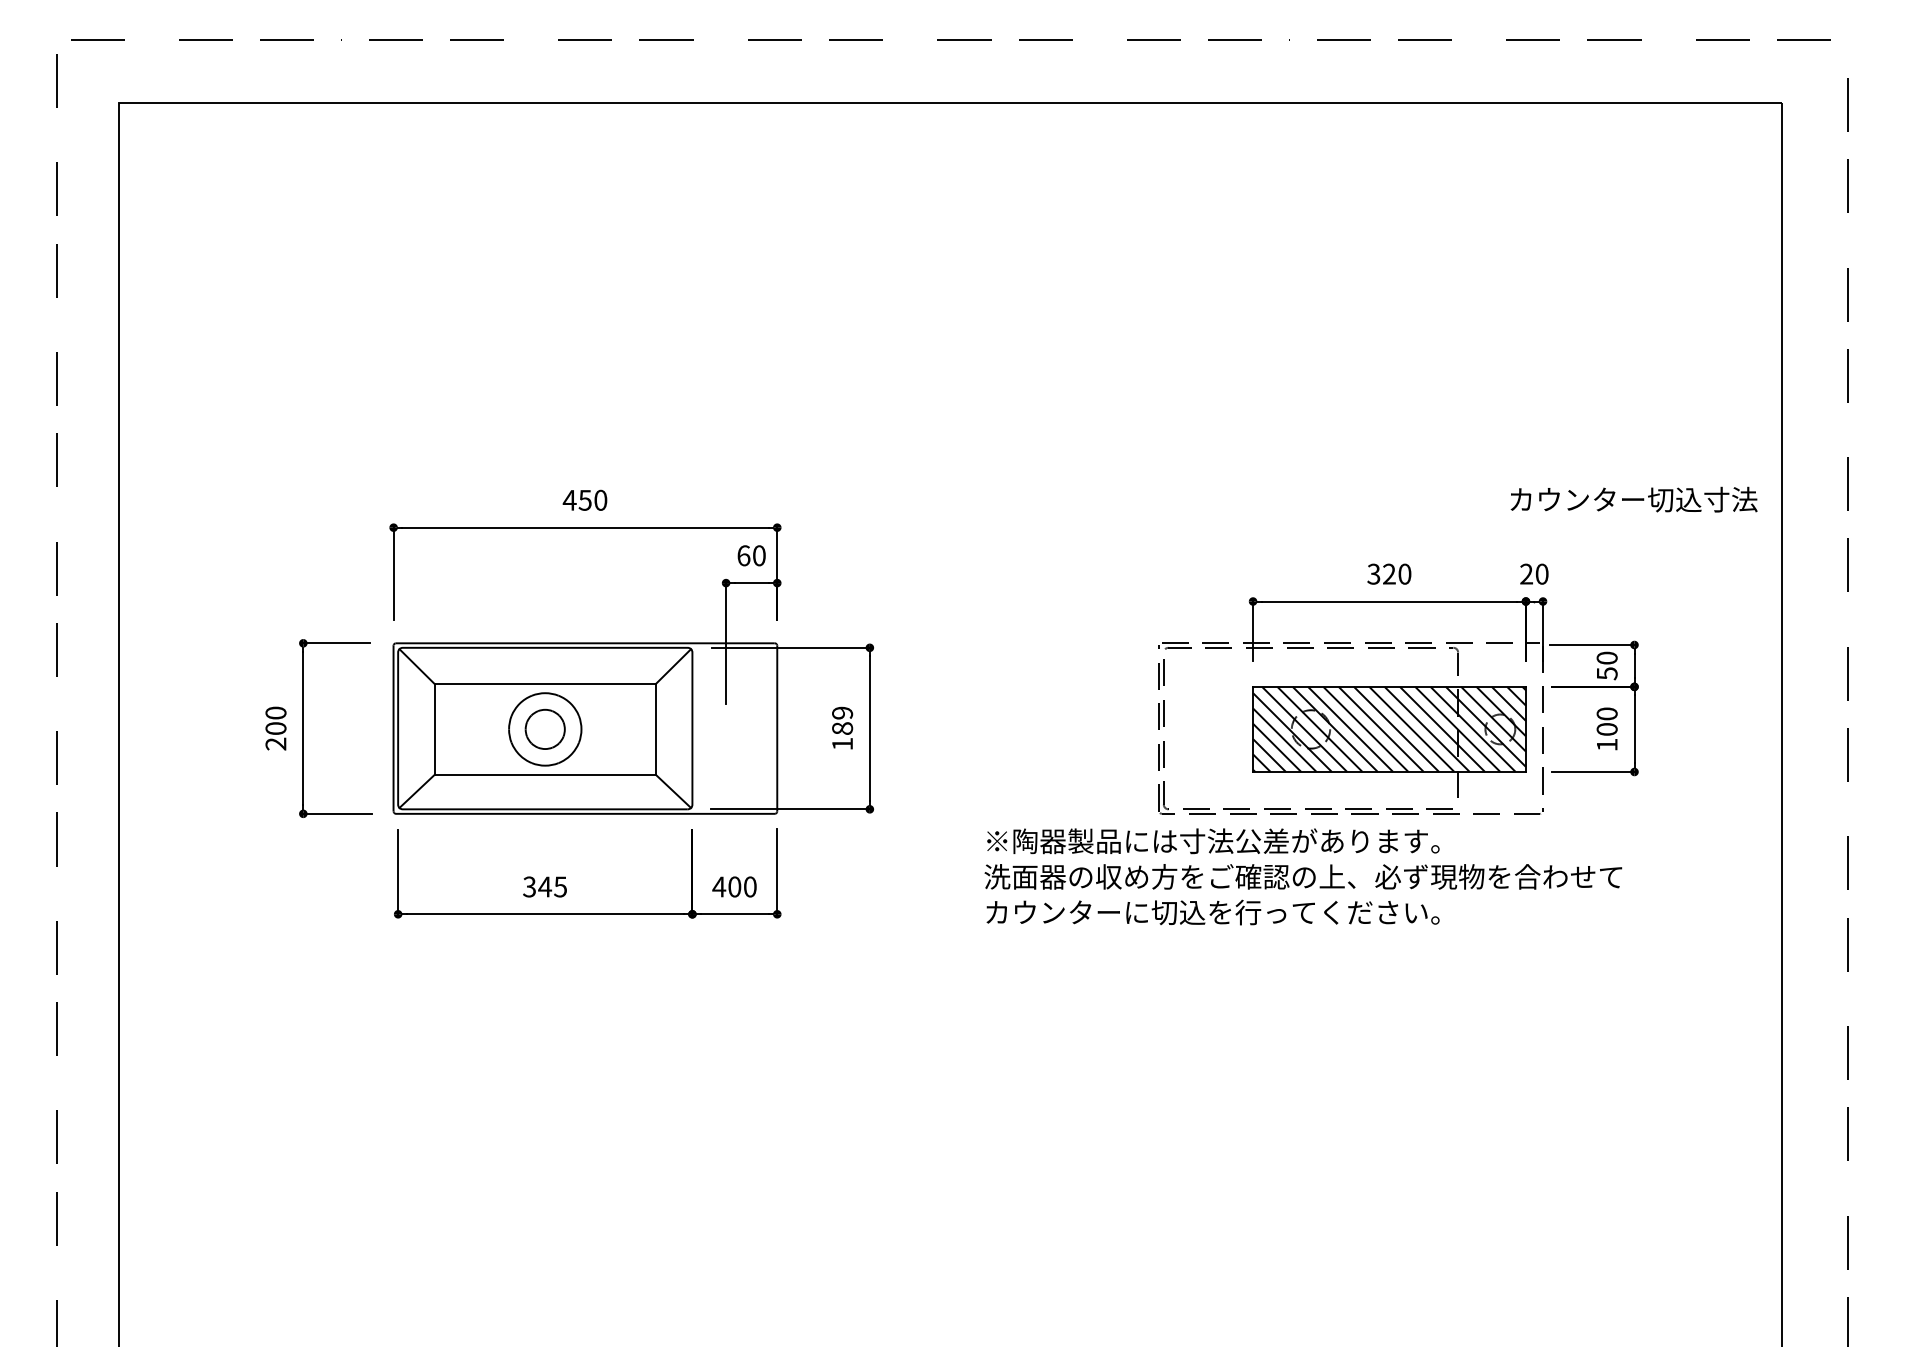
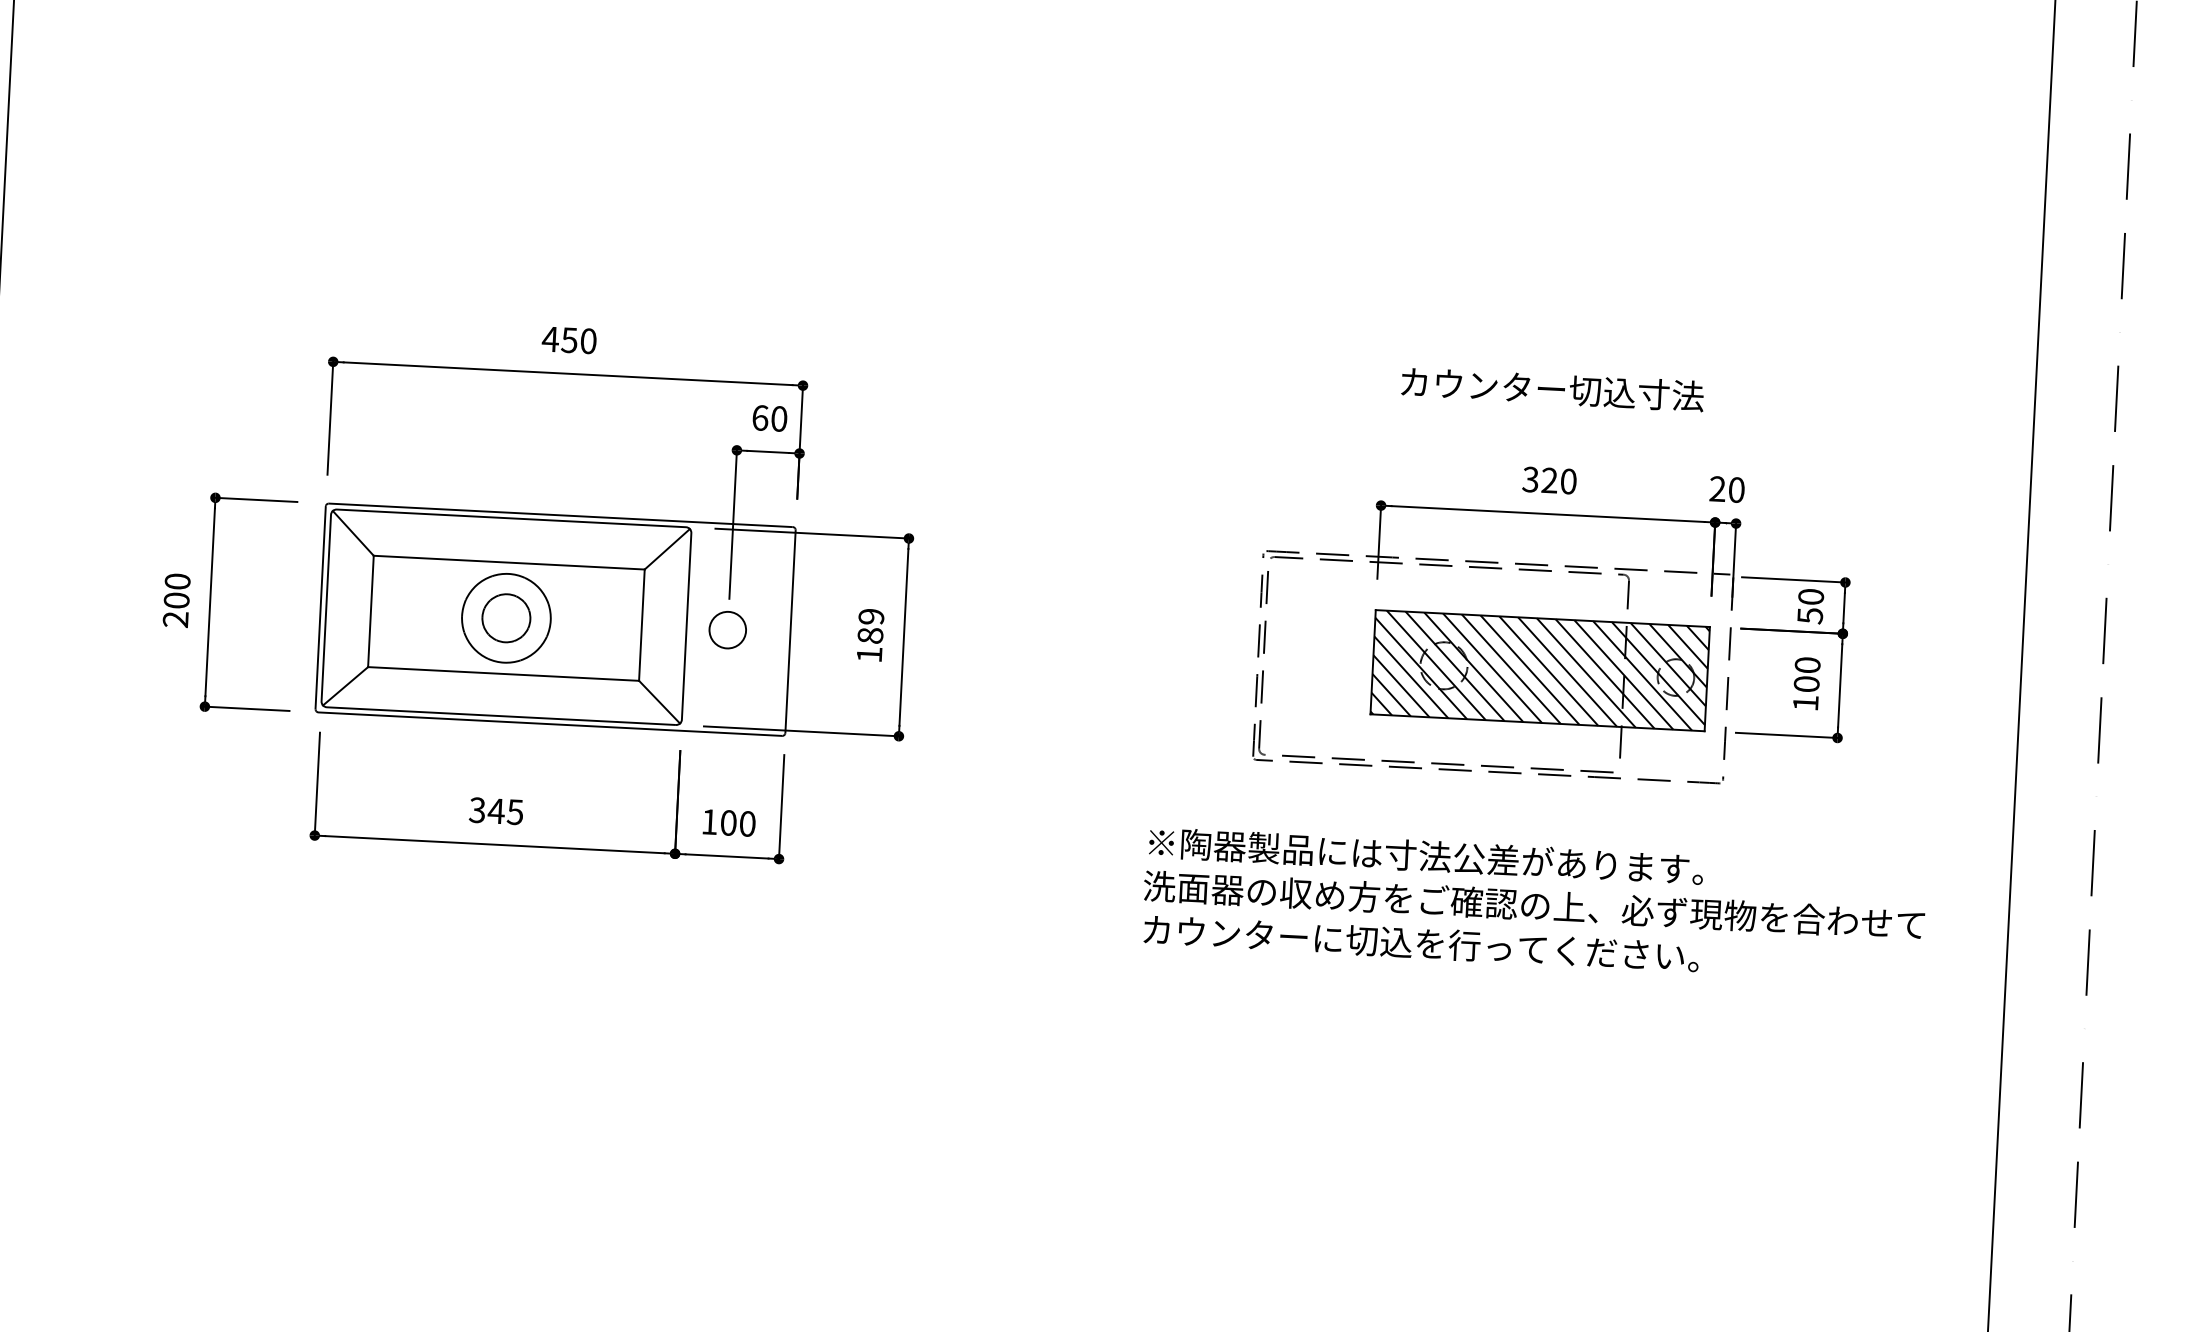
text: (1633, 499) -> (1552, 388), moved
circle: (725, 729) -> (727, 629), added
text: (1303, 876) -> (1534, 904), moved
text: (719, 886) -> (710, 821), 400 -> 100

